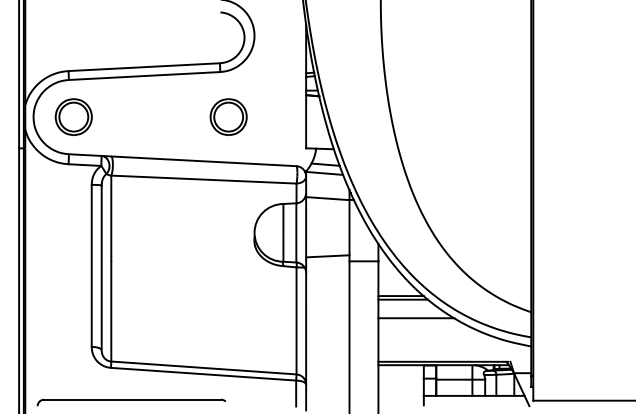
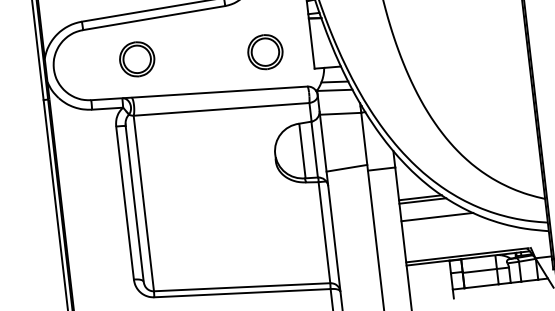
part: (73, 116) -> (136, 58), moved
part: (228, 116) -> (265, 51), moved

